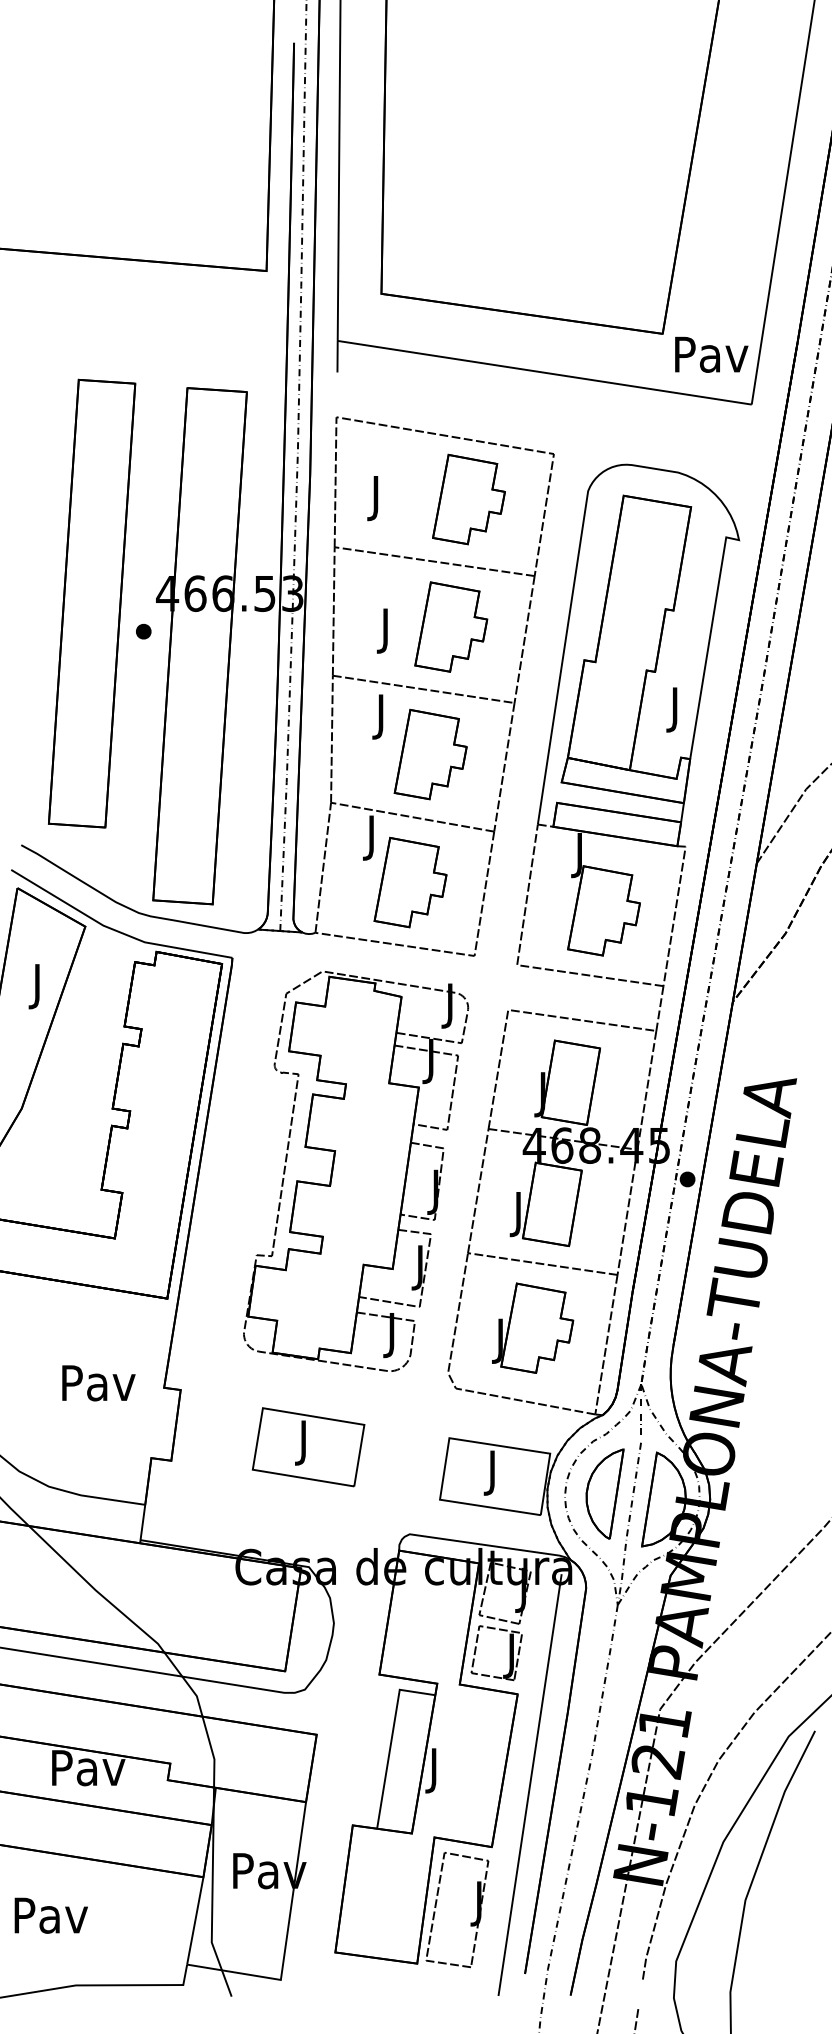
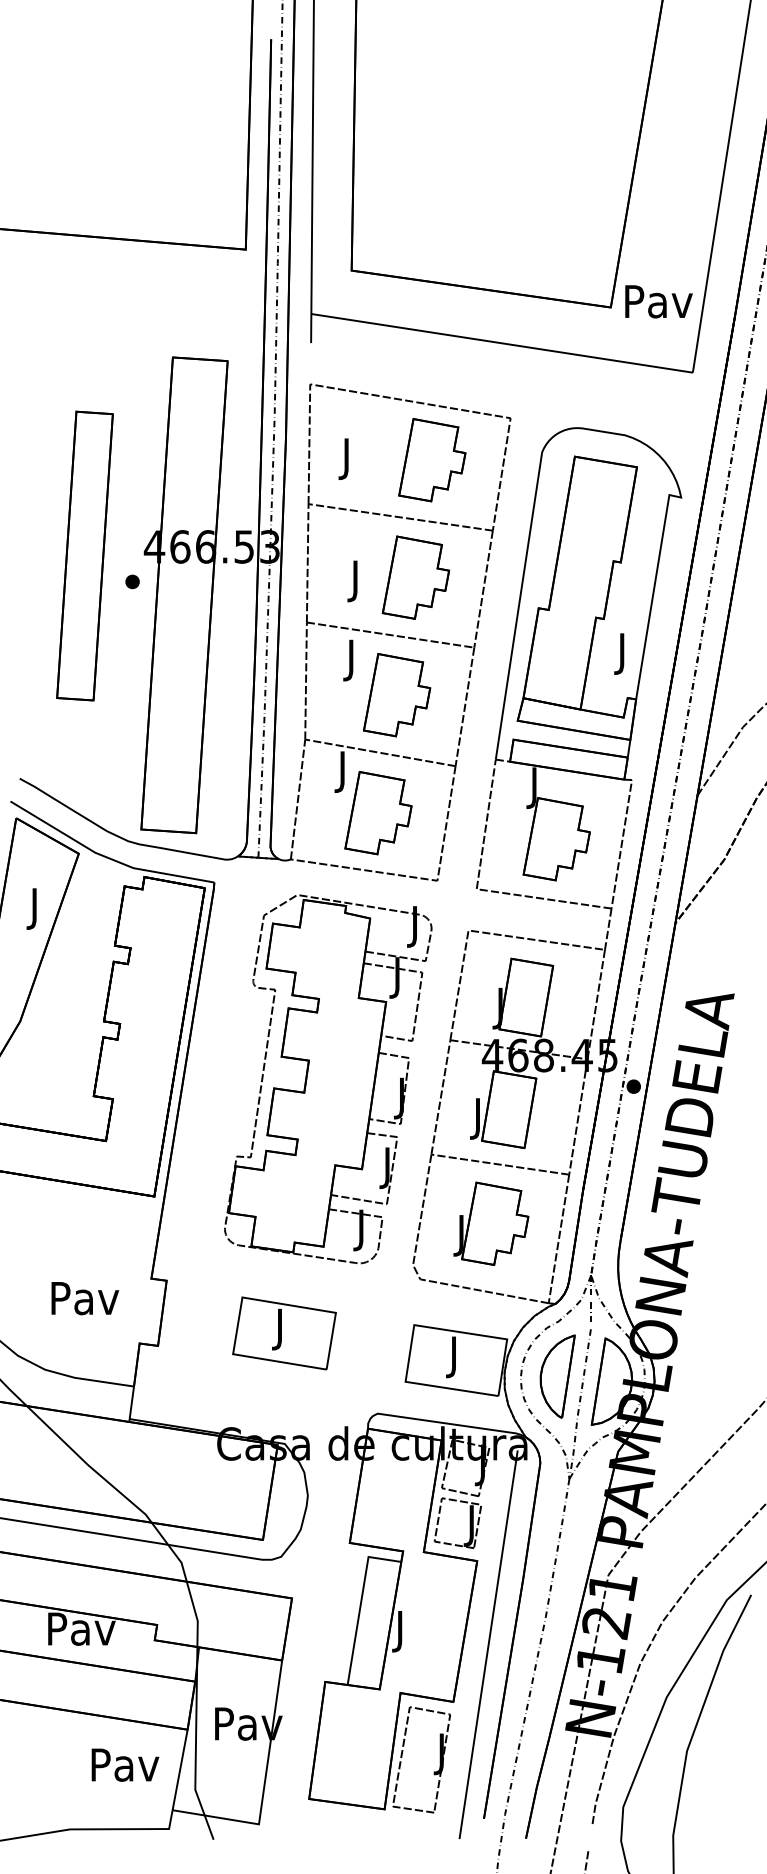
text: (711, 354) -> (658, 301), moved
part: (91, 602) -> (84, 555), size x0.7
text: (99, 1383) -> (85, 1298), moved
text: (51, 1915) -> (125, 1764), moved

